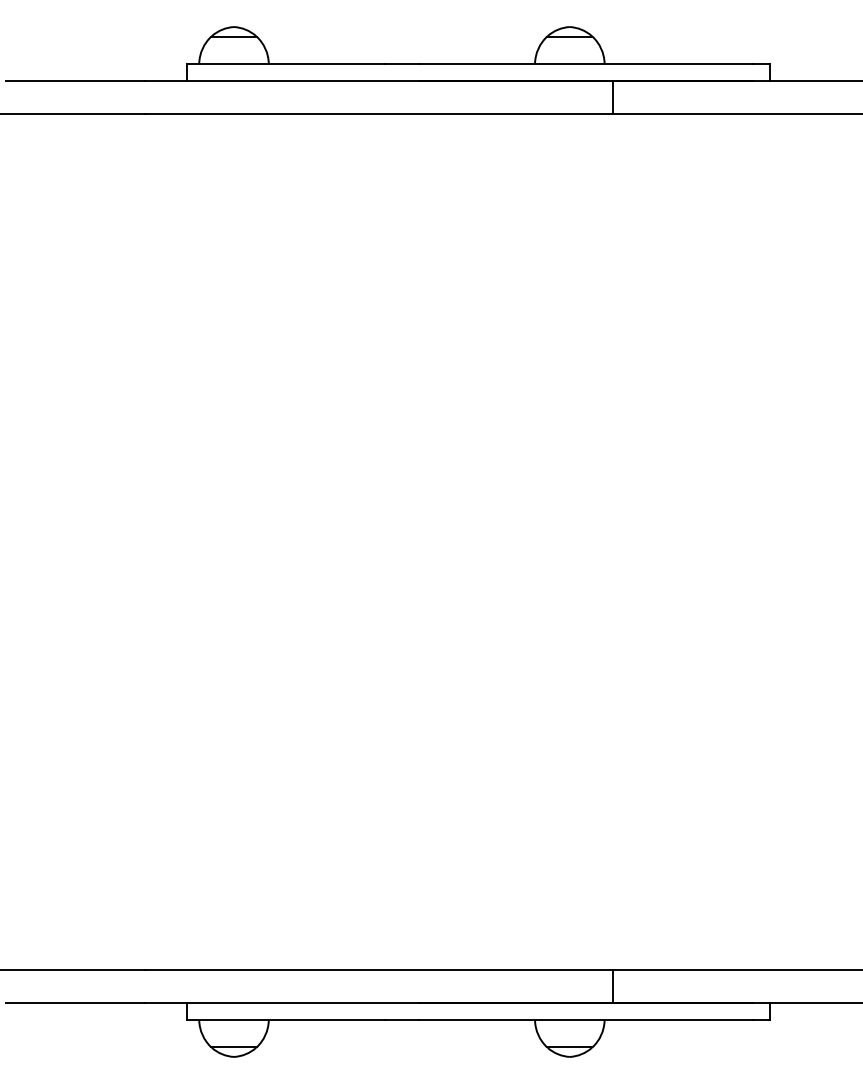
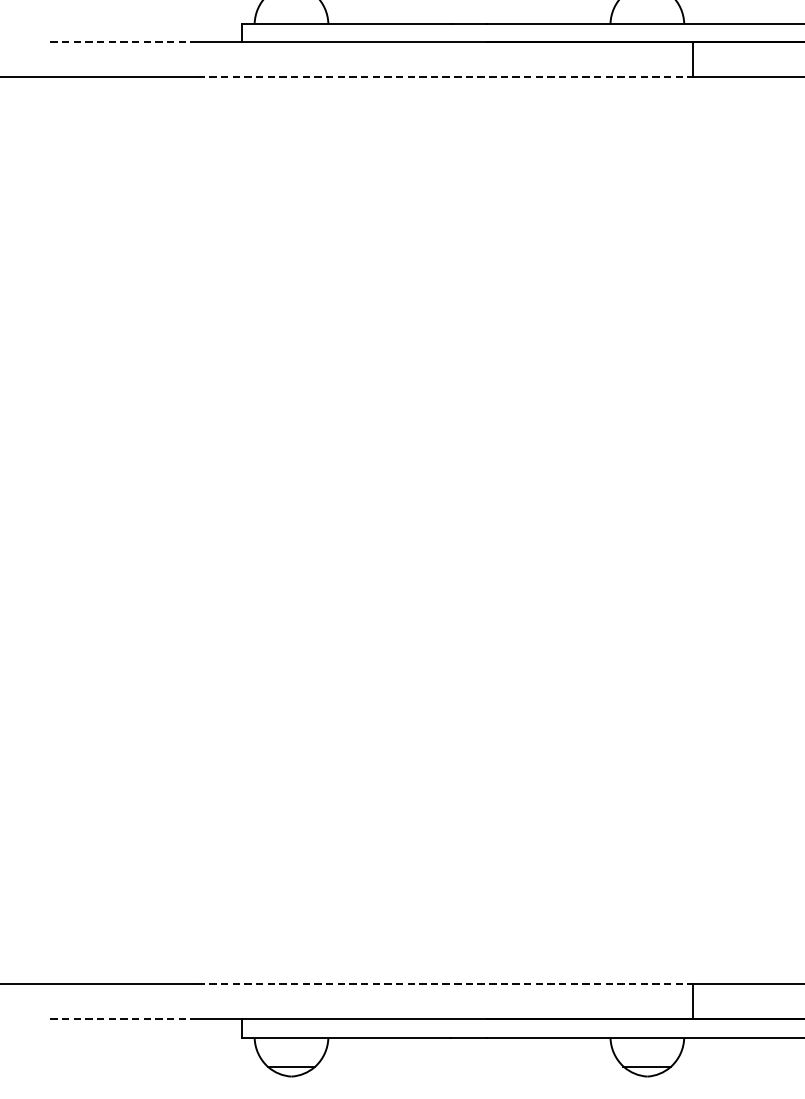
line: (75, 80) -> (123, 41), solid -> dashed
line: (379, 113) -> (445, 76), solid -> dashed
line: (379, 970) -> (445, 984), solid -> dashed
line: (75, 1003) -> (123, 1019), solid -> dashed

